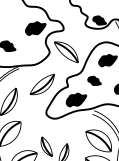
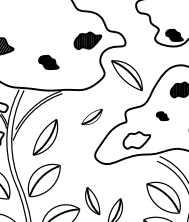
part: (94, 80) -> (162, 115), size x0.7
part: (41, 84) -> (91, 116), size x0.6
hatch: (76, 99) -> (136, 140), removed

